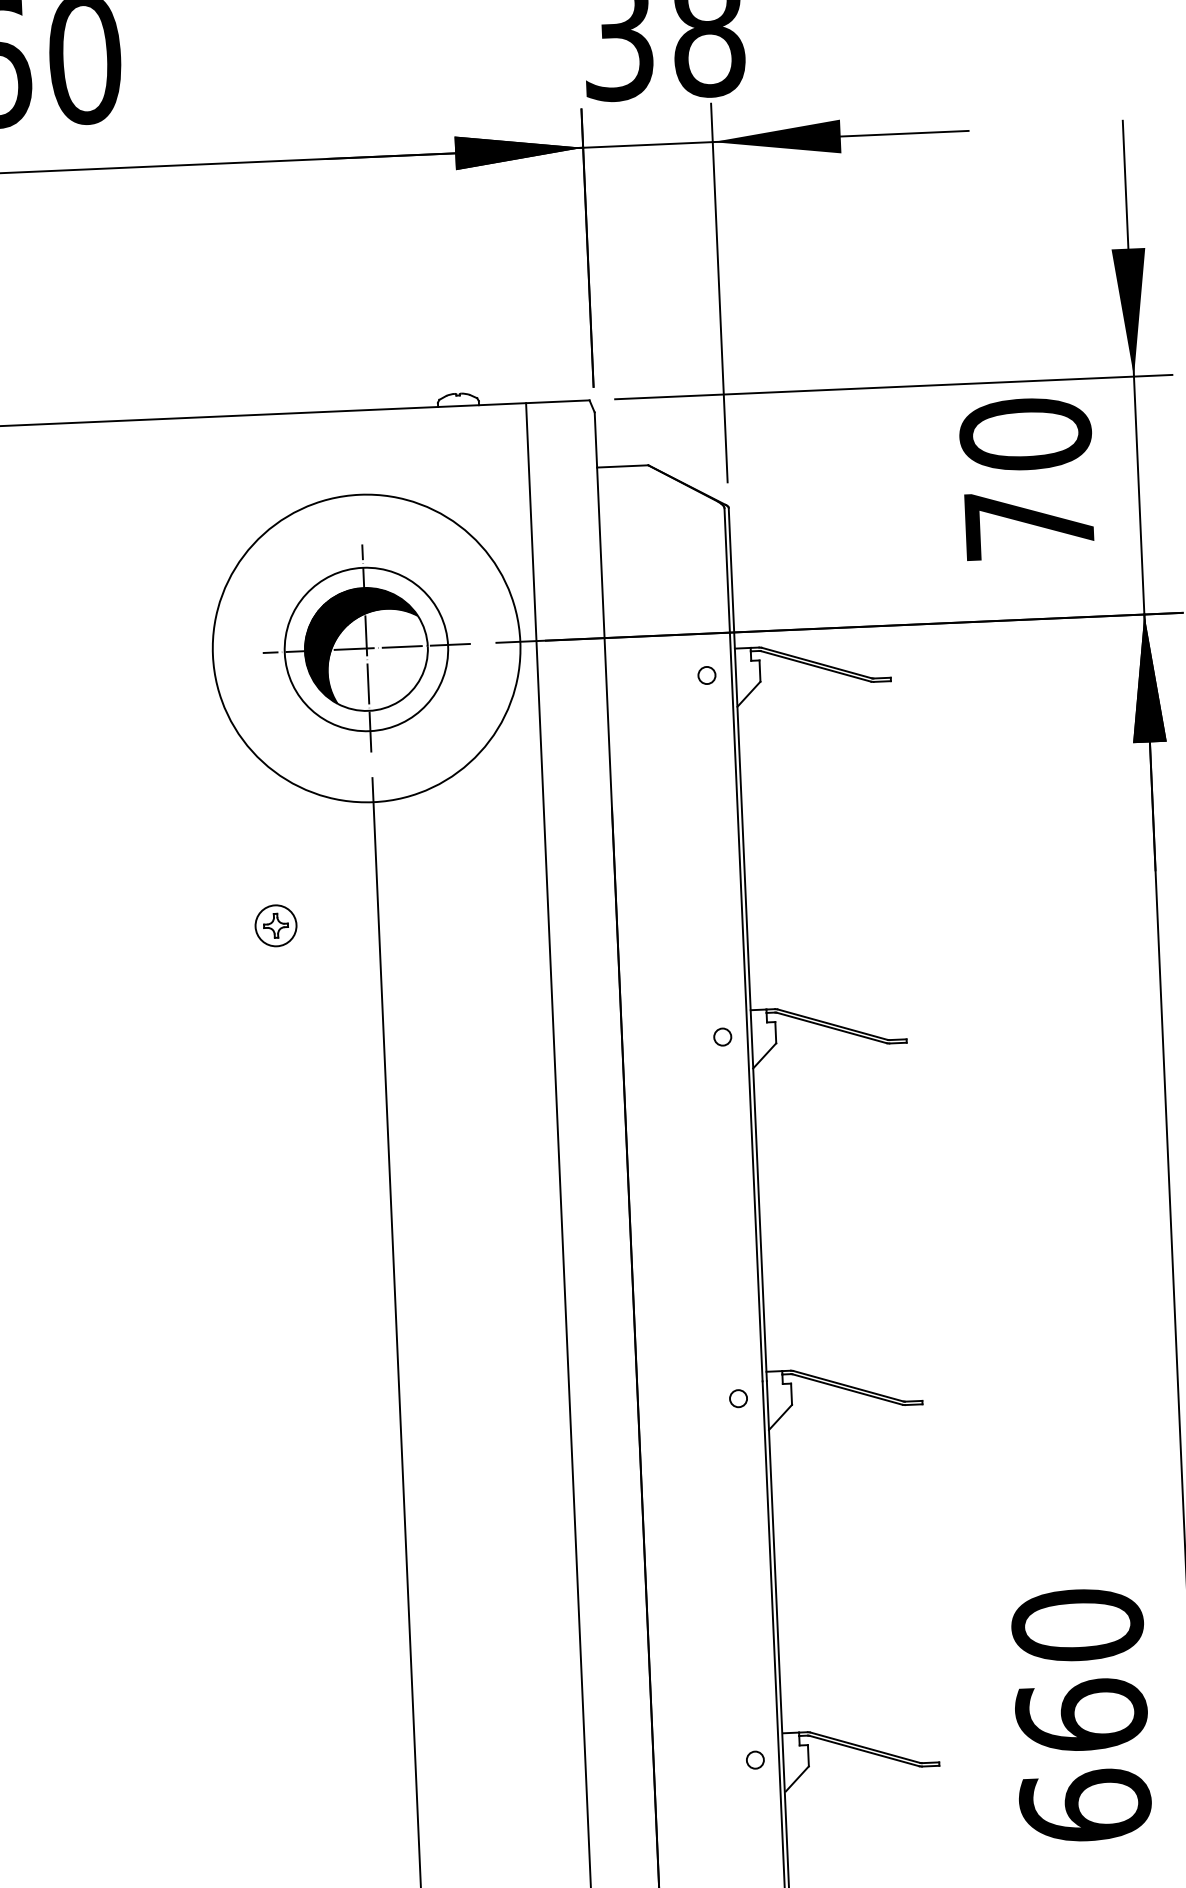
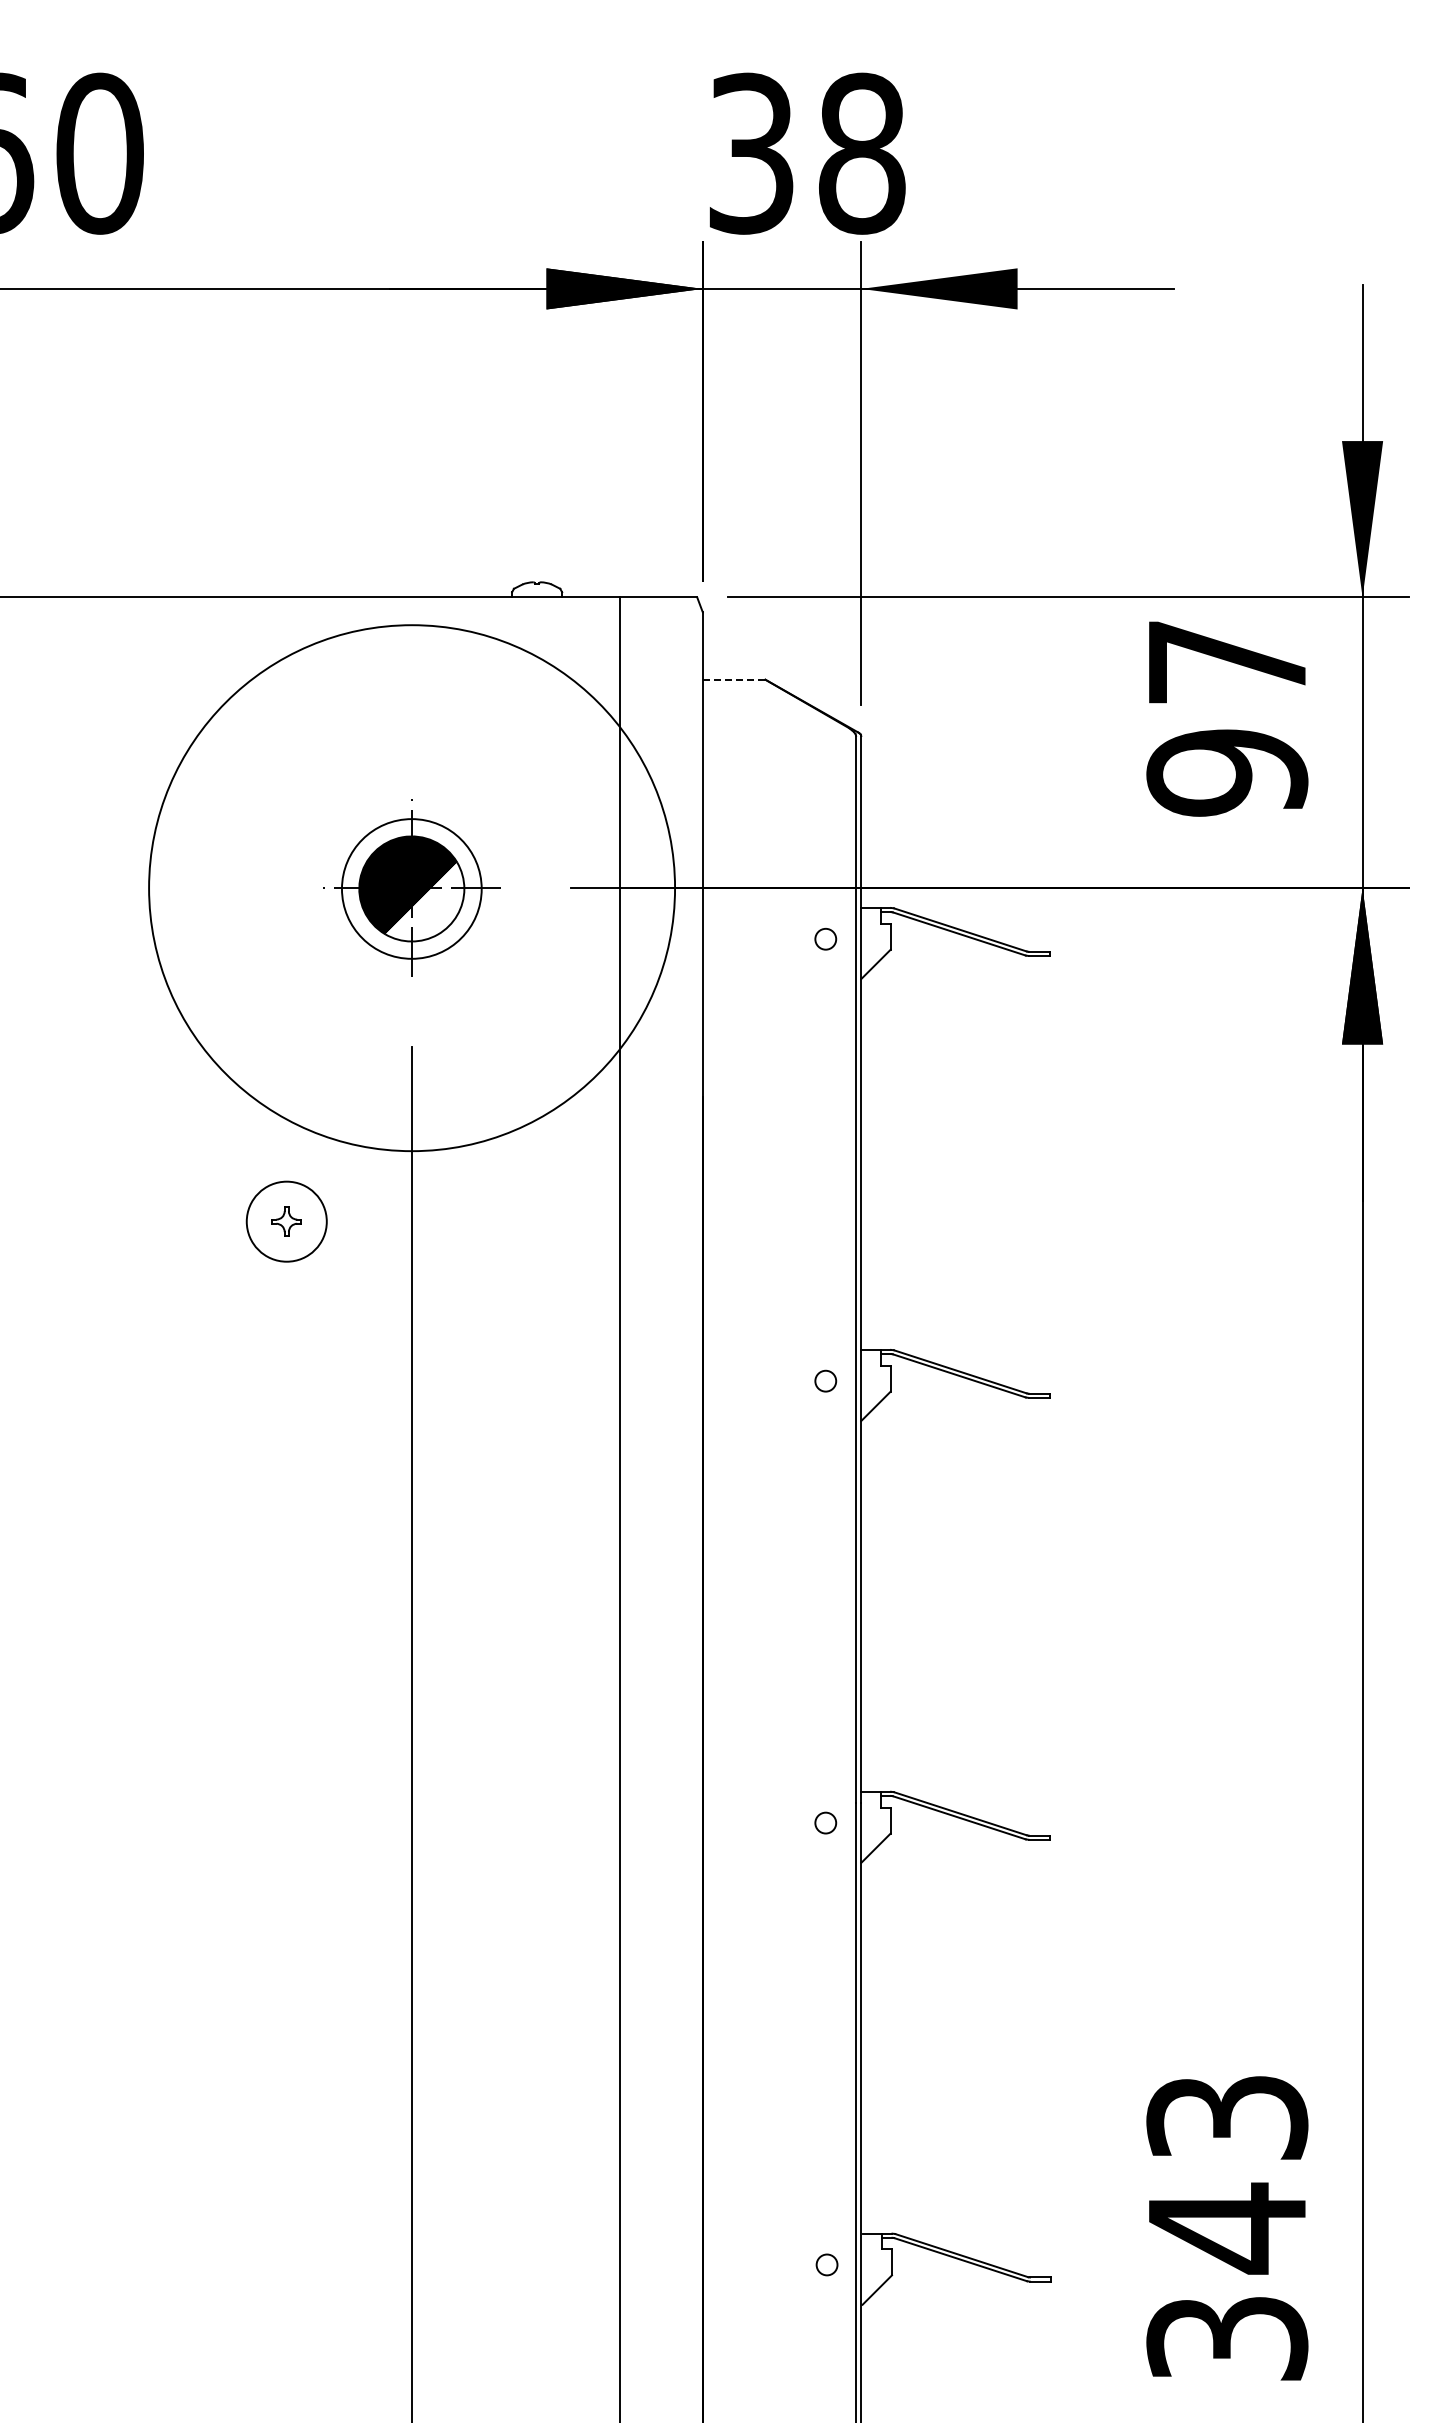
line: (623, 466) -> (734, 679), solid -> dashed
text: (1027, 479) -> (1227, 717), 70 -> 97
part: (366, 647) -> (411, 887), size x0.7
circle: (366, 648) -> (411, 888), size x1.4
circle: (275, 925) -> (286, 1221), size x1.6
text: (1081, 1715) -> (1227, 2227), 660 -> 343

